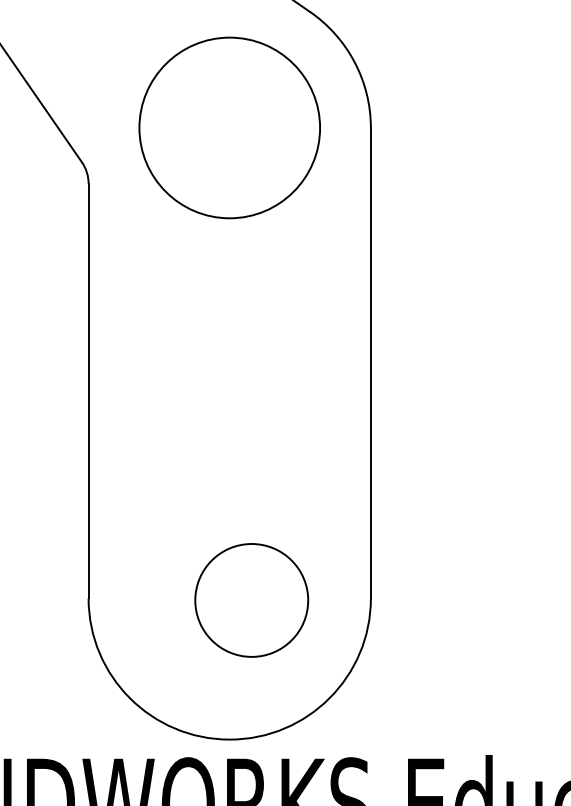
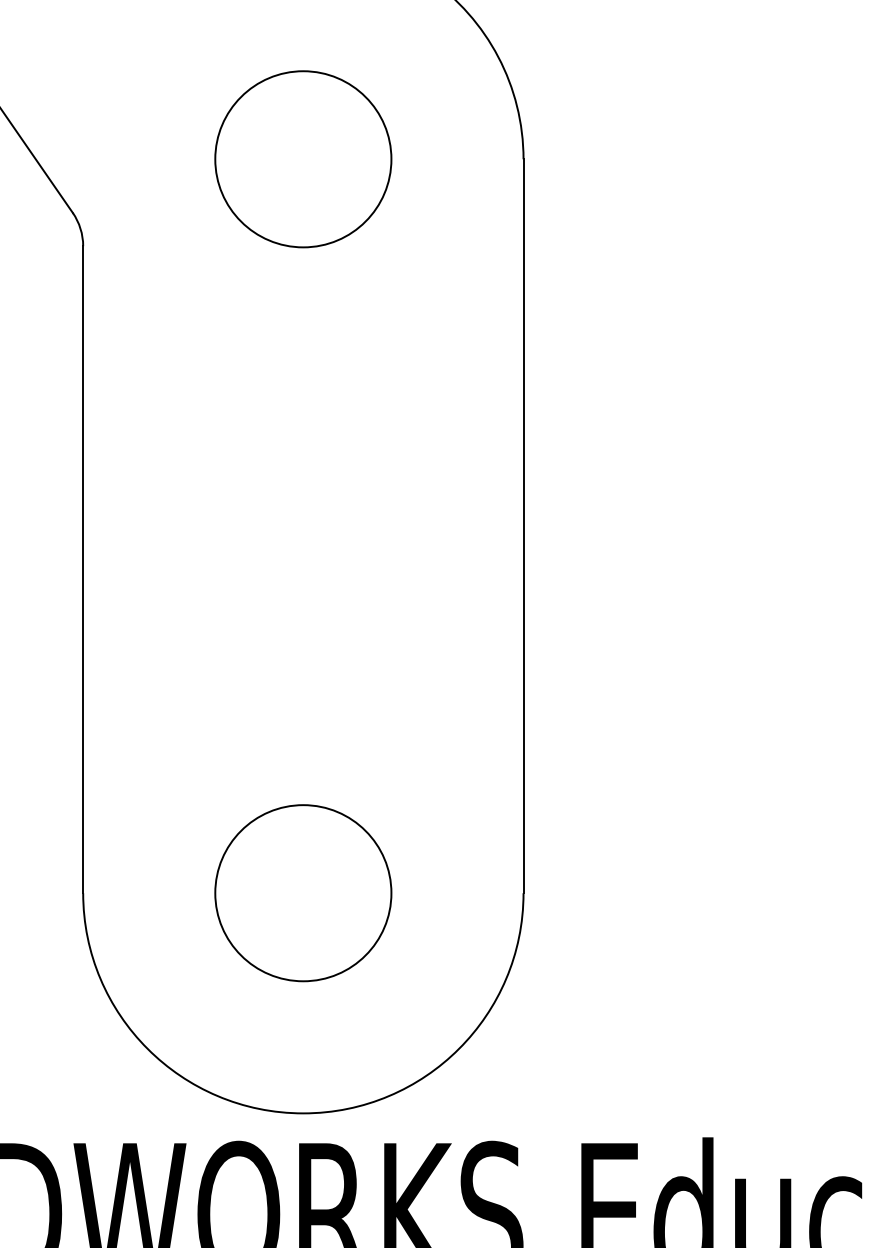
circle: (229, 127) -> (302, 158), size x0.62
circle: (251, 600) -> (302, 893), moved

